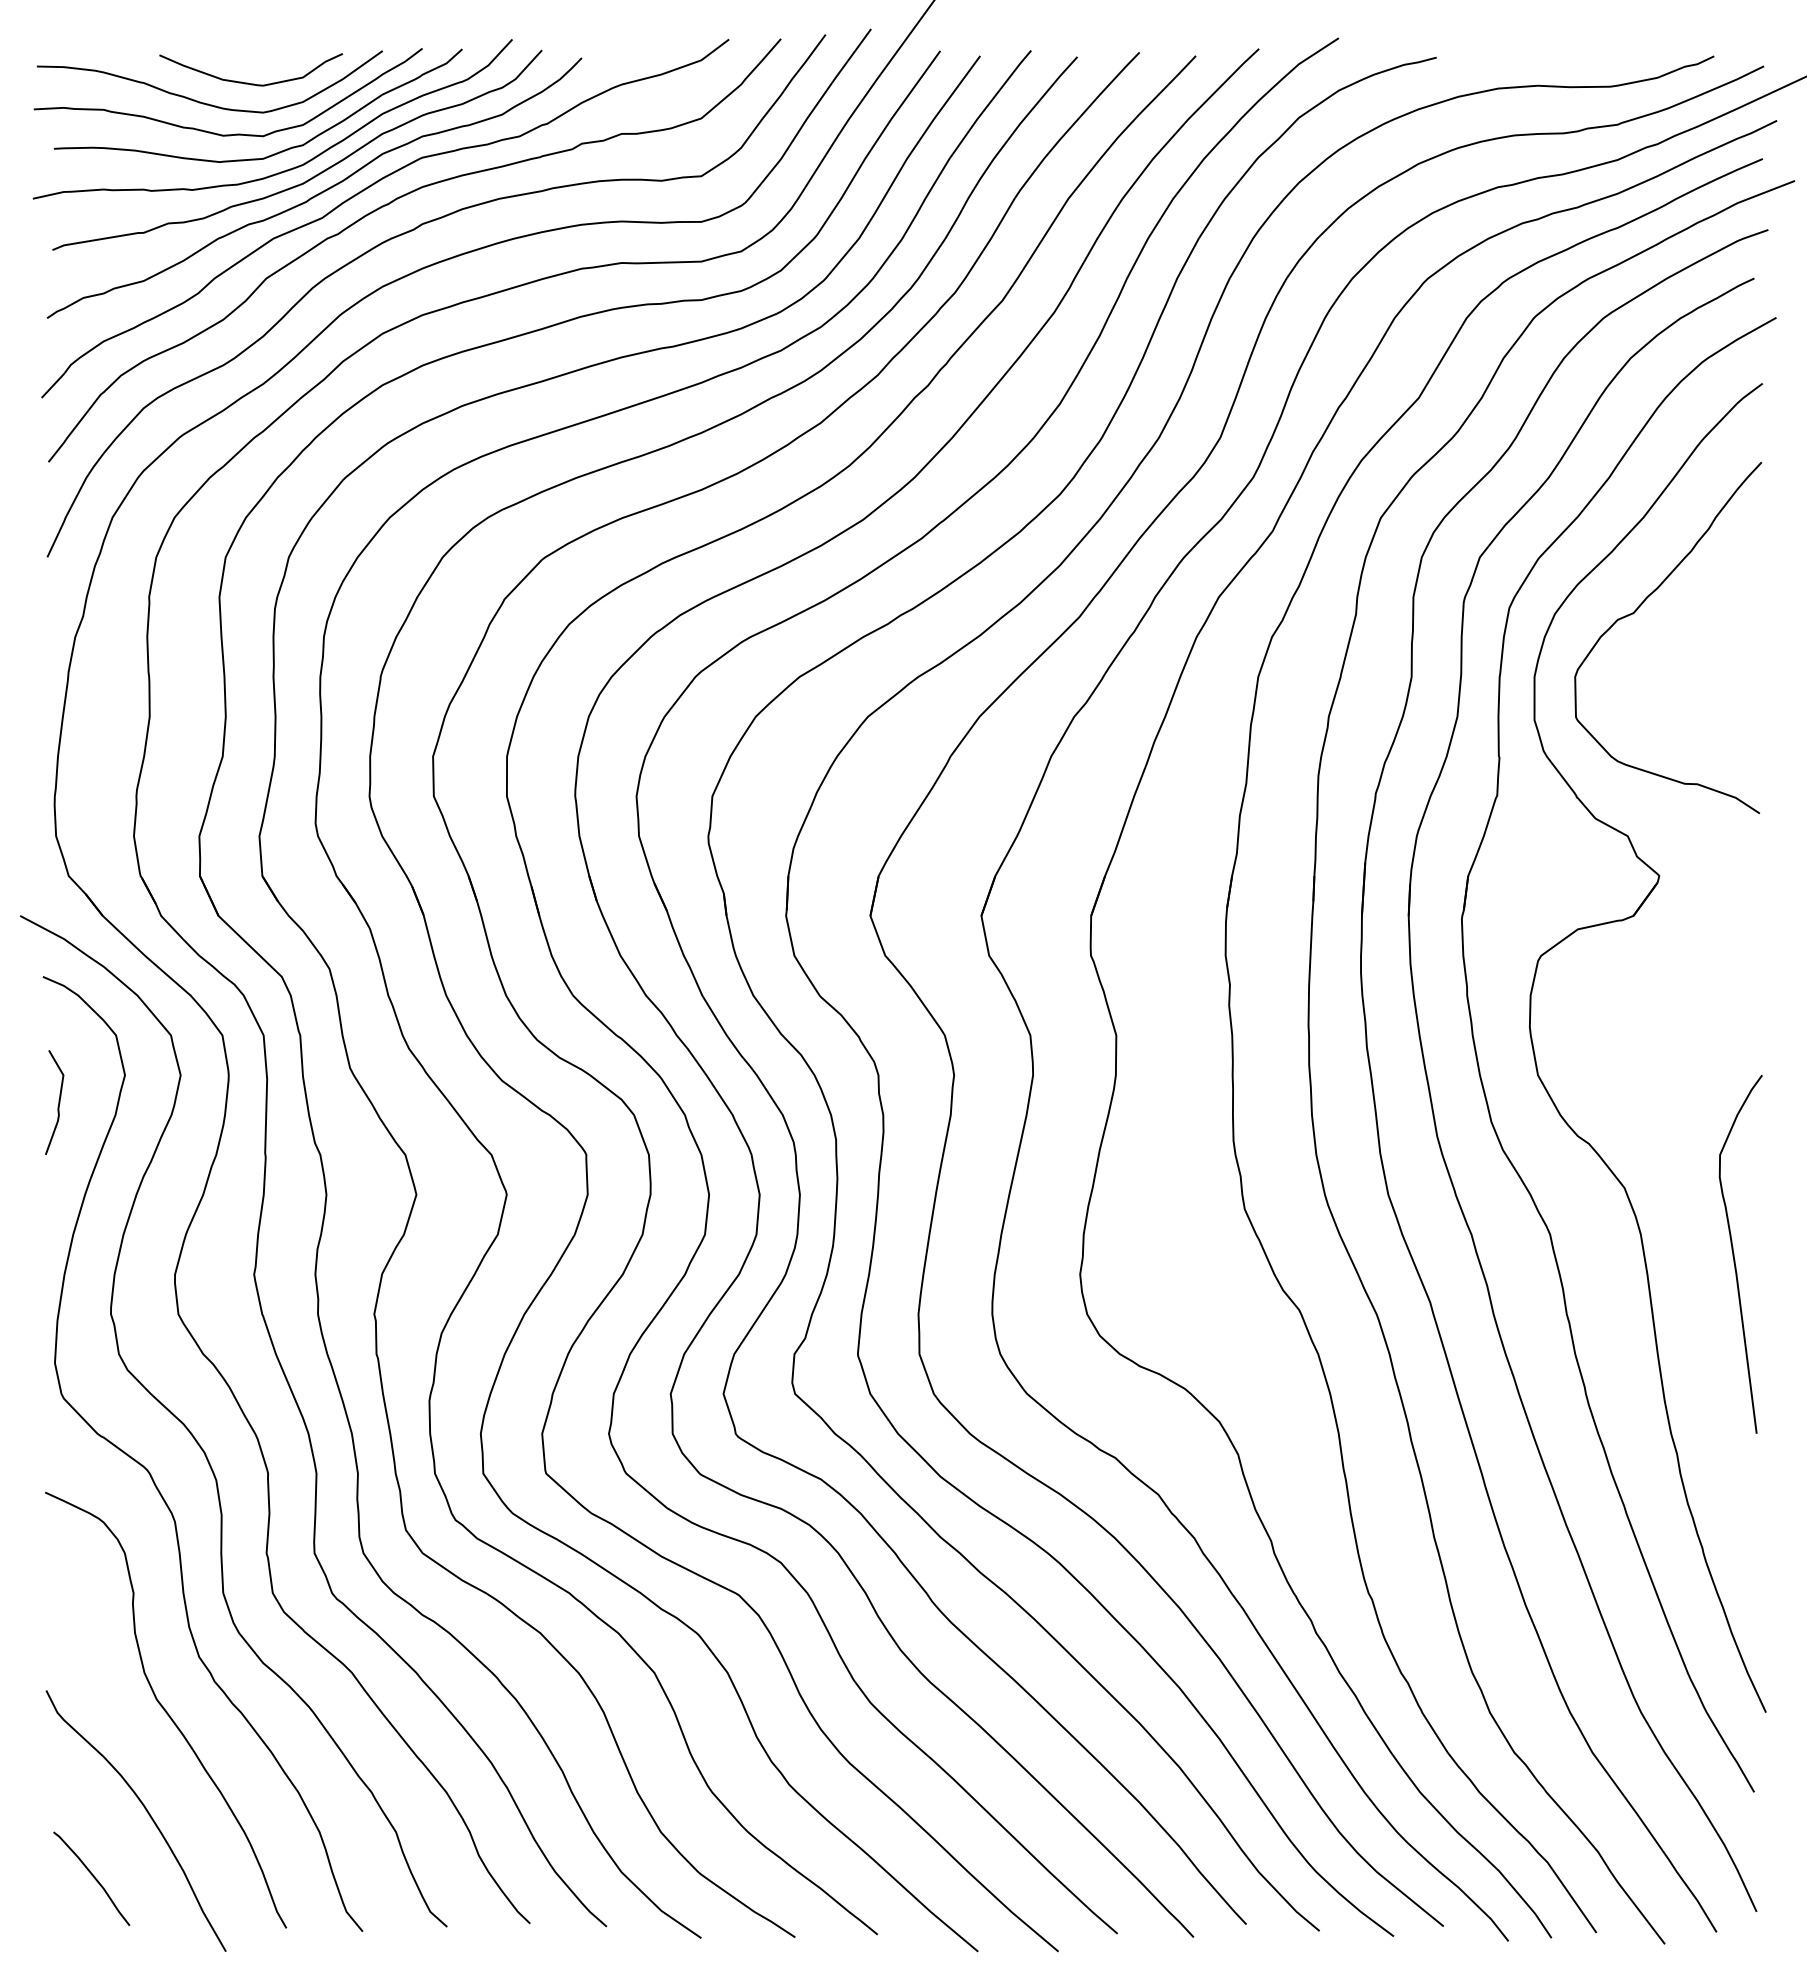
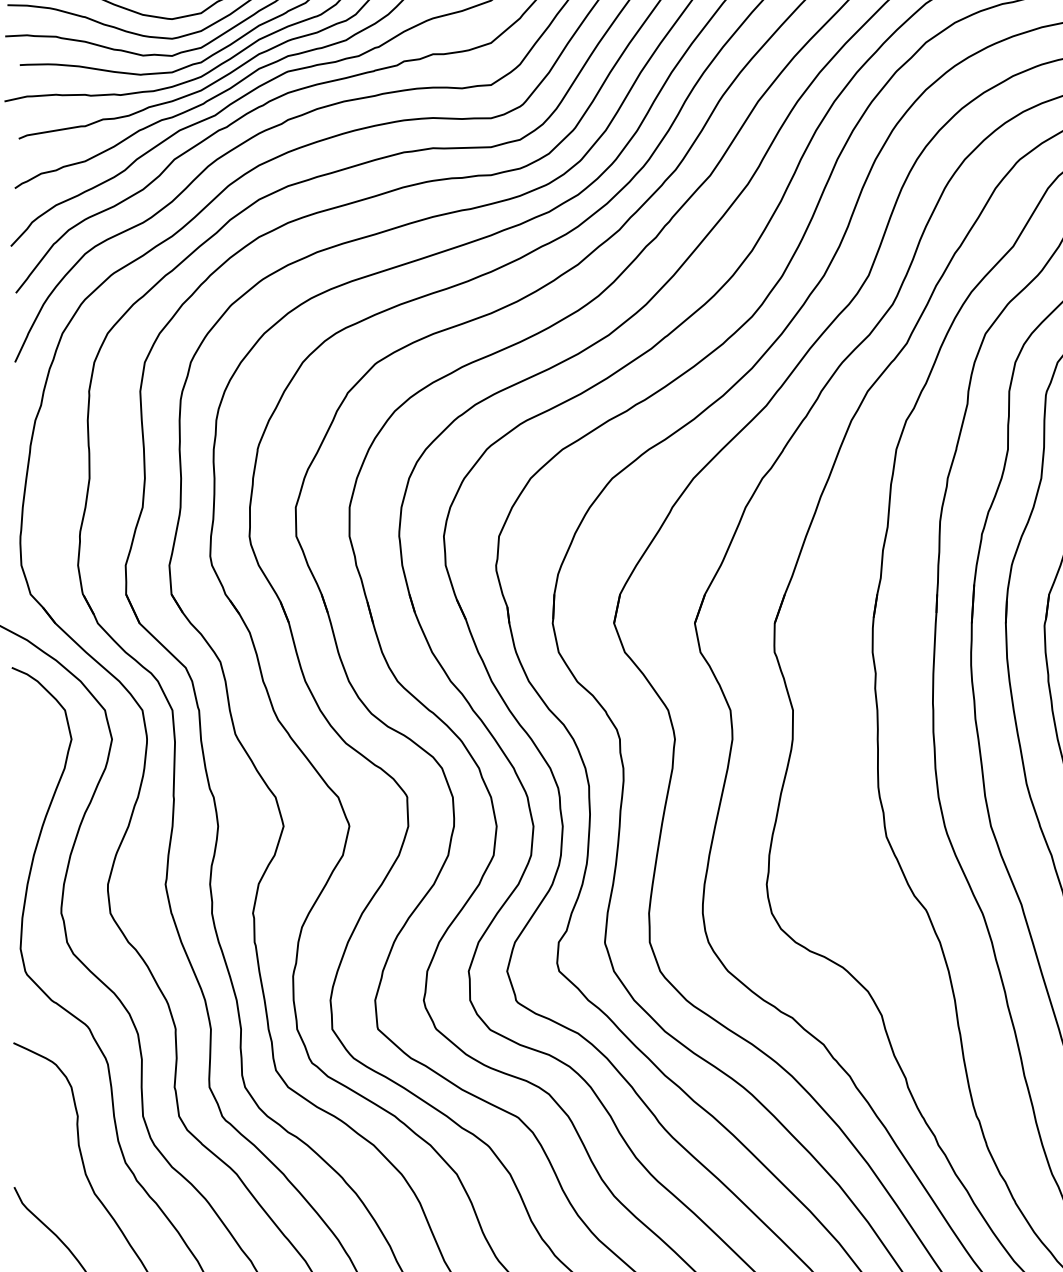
curve: (58, 1102) -> (23, 759), removed

